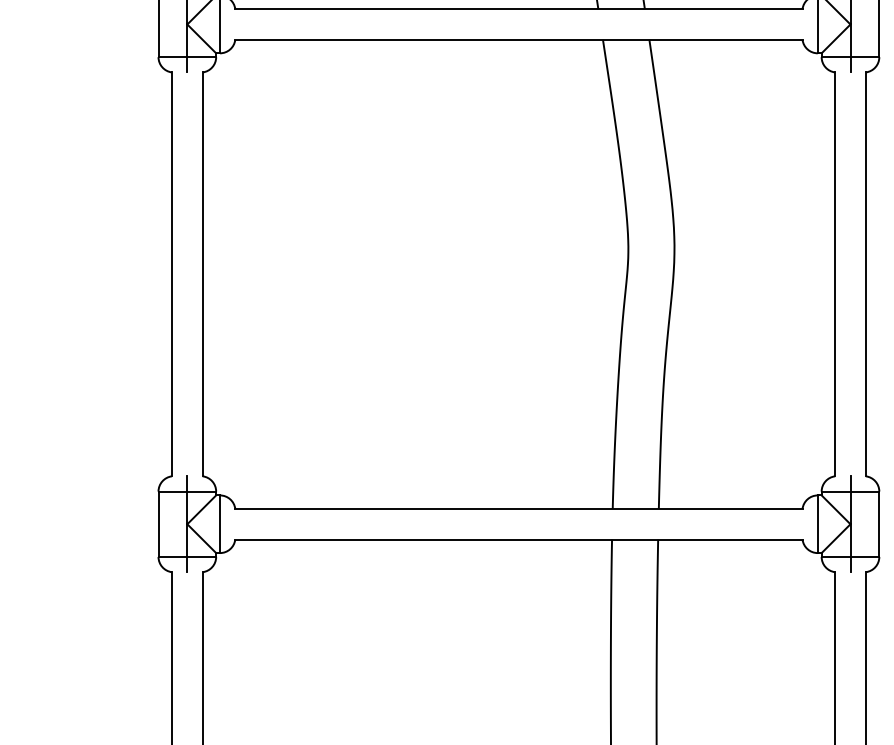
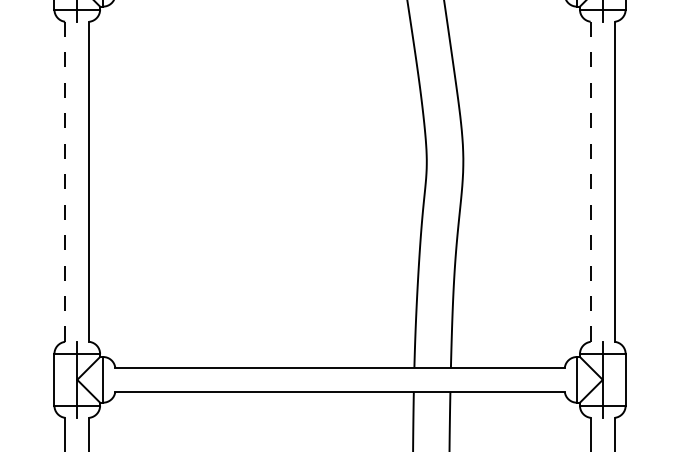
line: (171, 274) -> (64, 181), solid -> dashed
line: (835, 274) -> (590, 181), solid -> dashed

